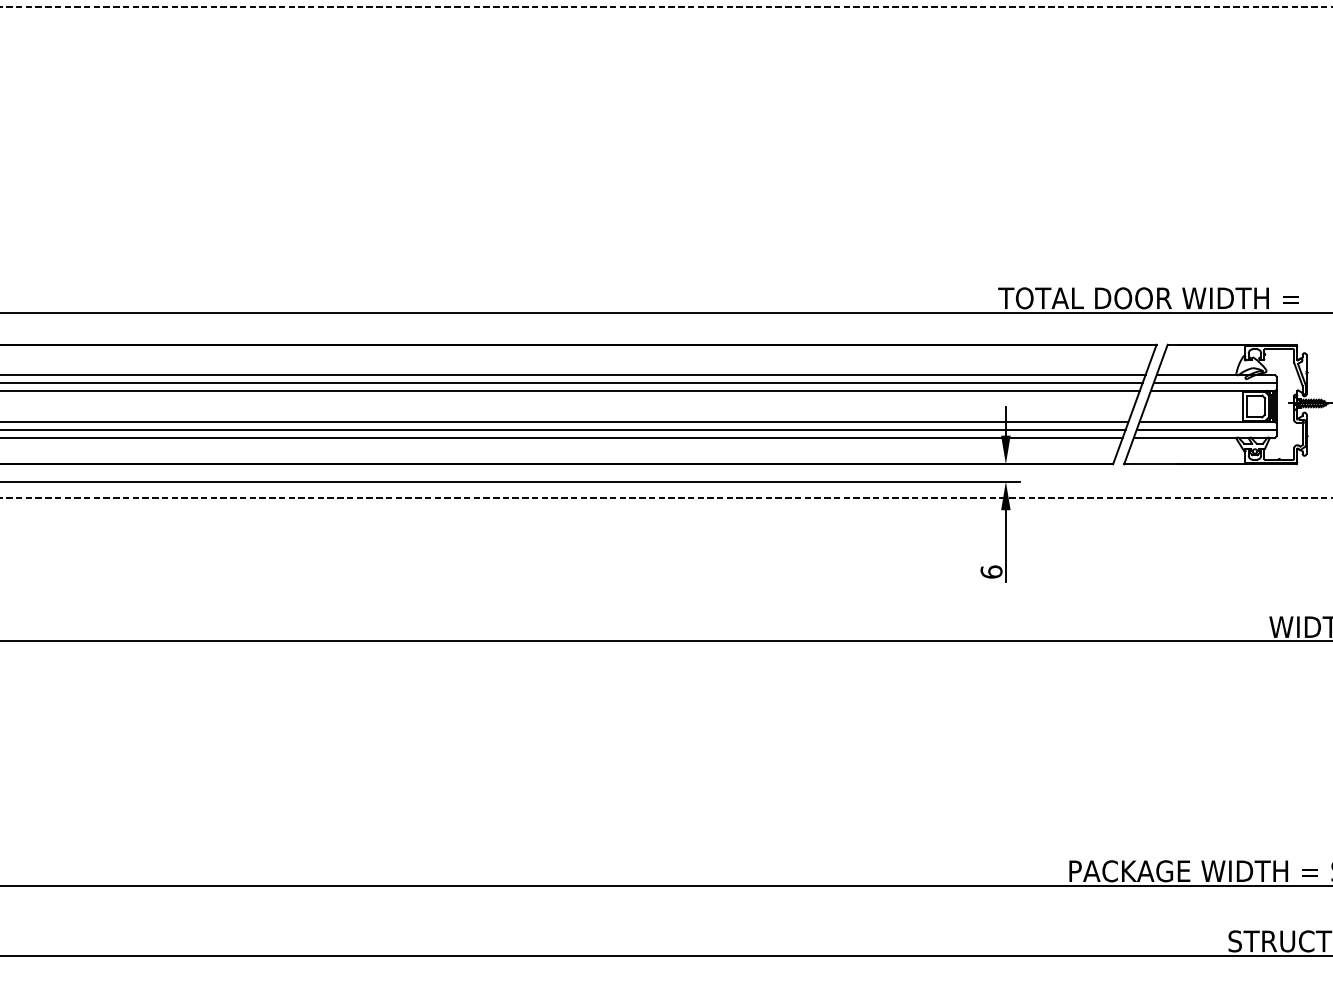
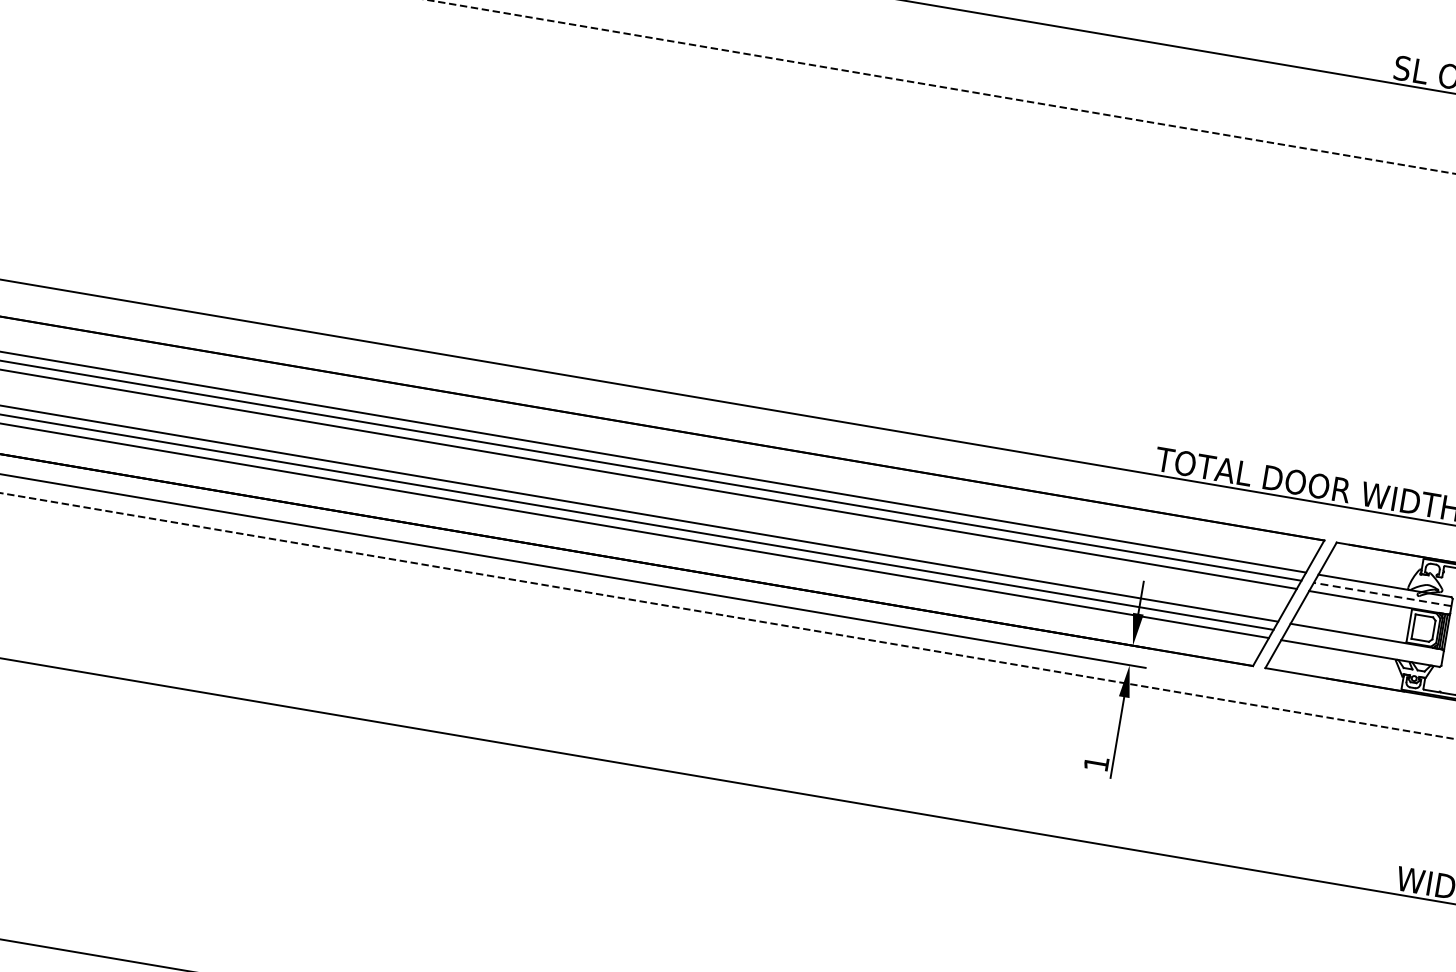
line: (1214, 383) -> (1381, 594), solid -> dashed
line: (1206, 429) -> (1364, 644), removed
text: (991, 571) -> (1096, 763), 6 -> 1

